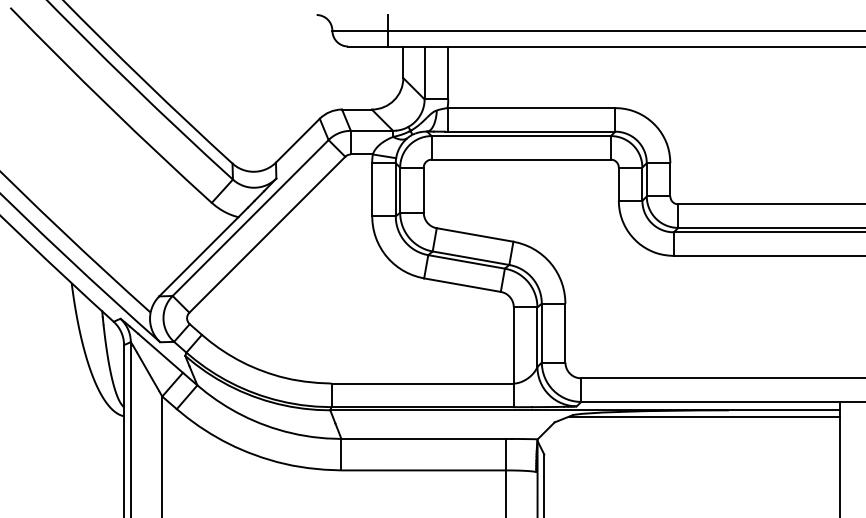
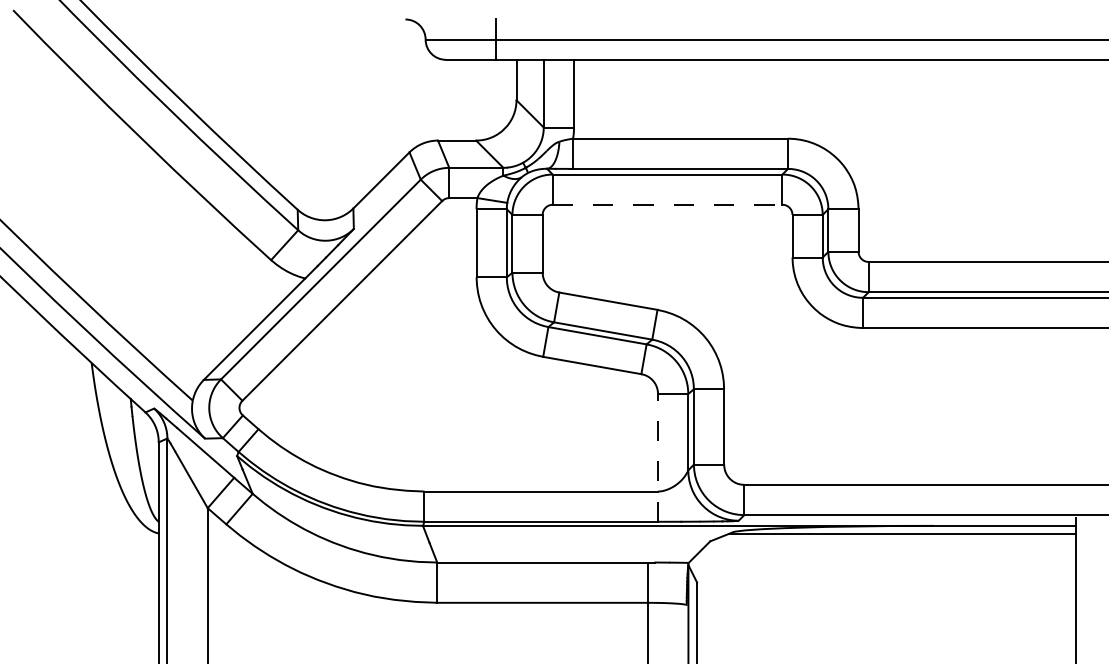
line: (521, 159) -> (667, 204), solid -> dashed
line: (513, 357) -> (657, 458), solid -> dashed

